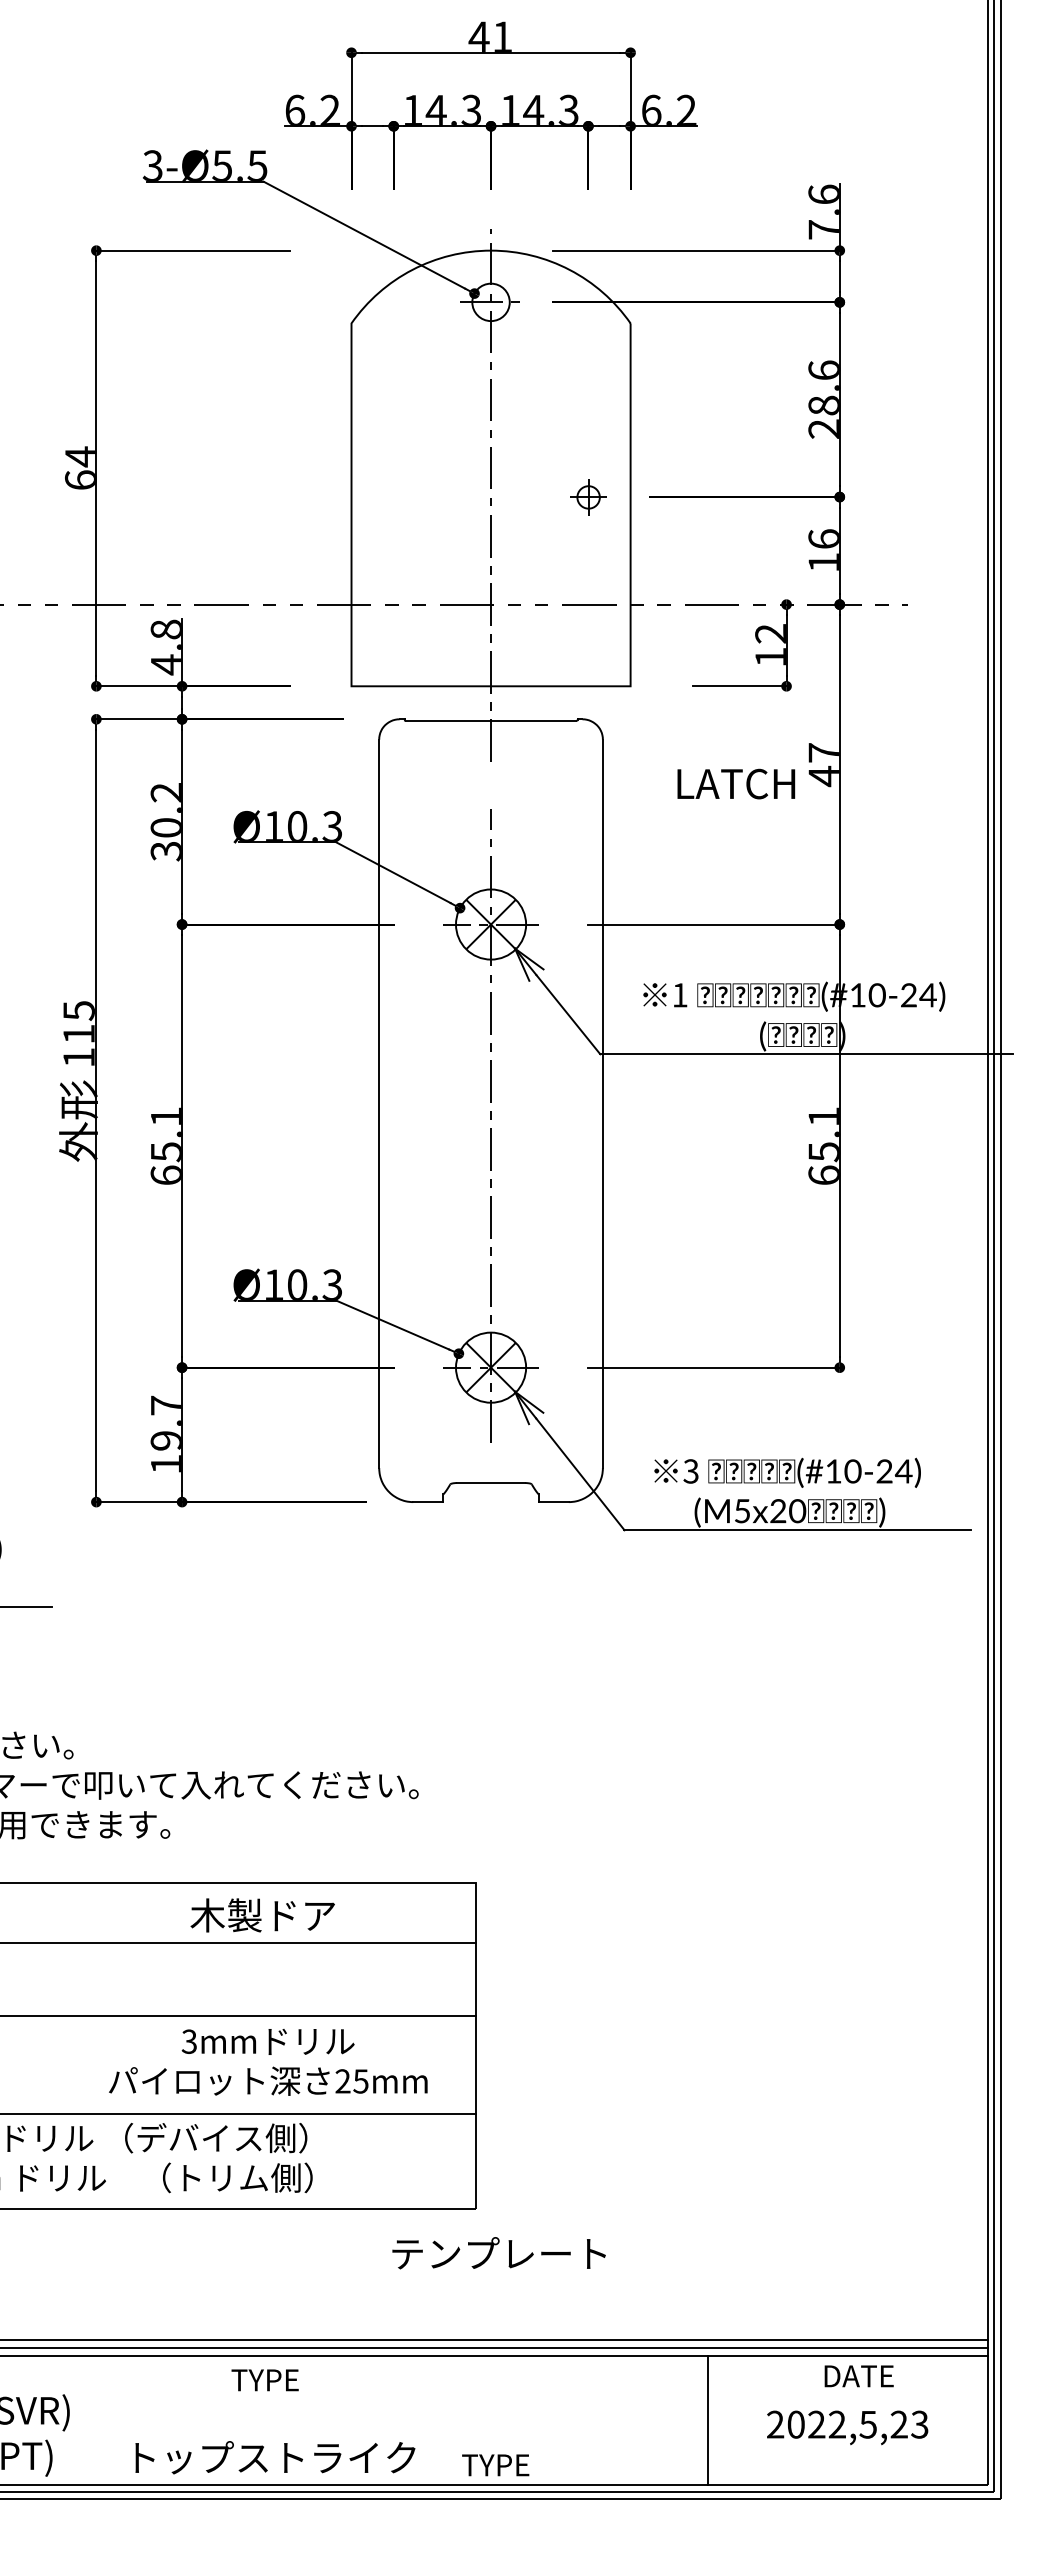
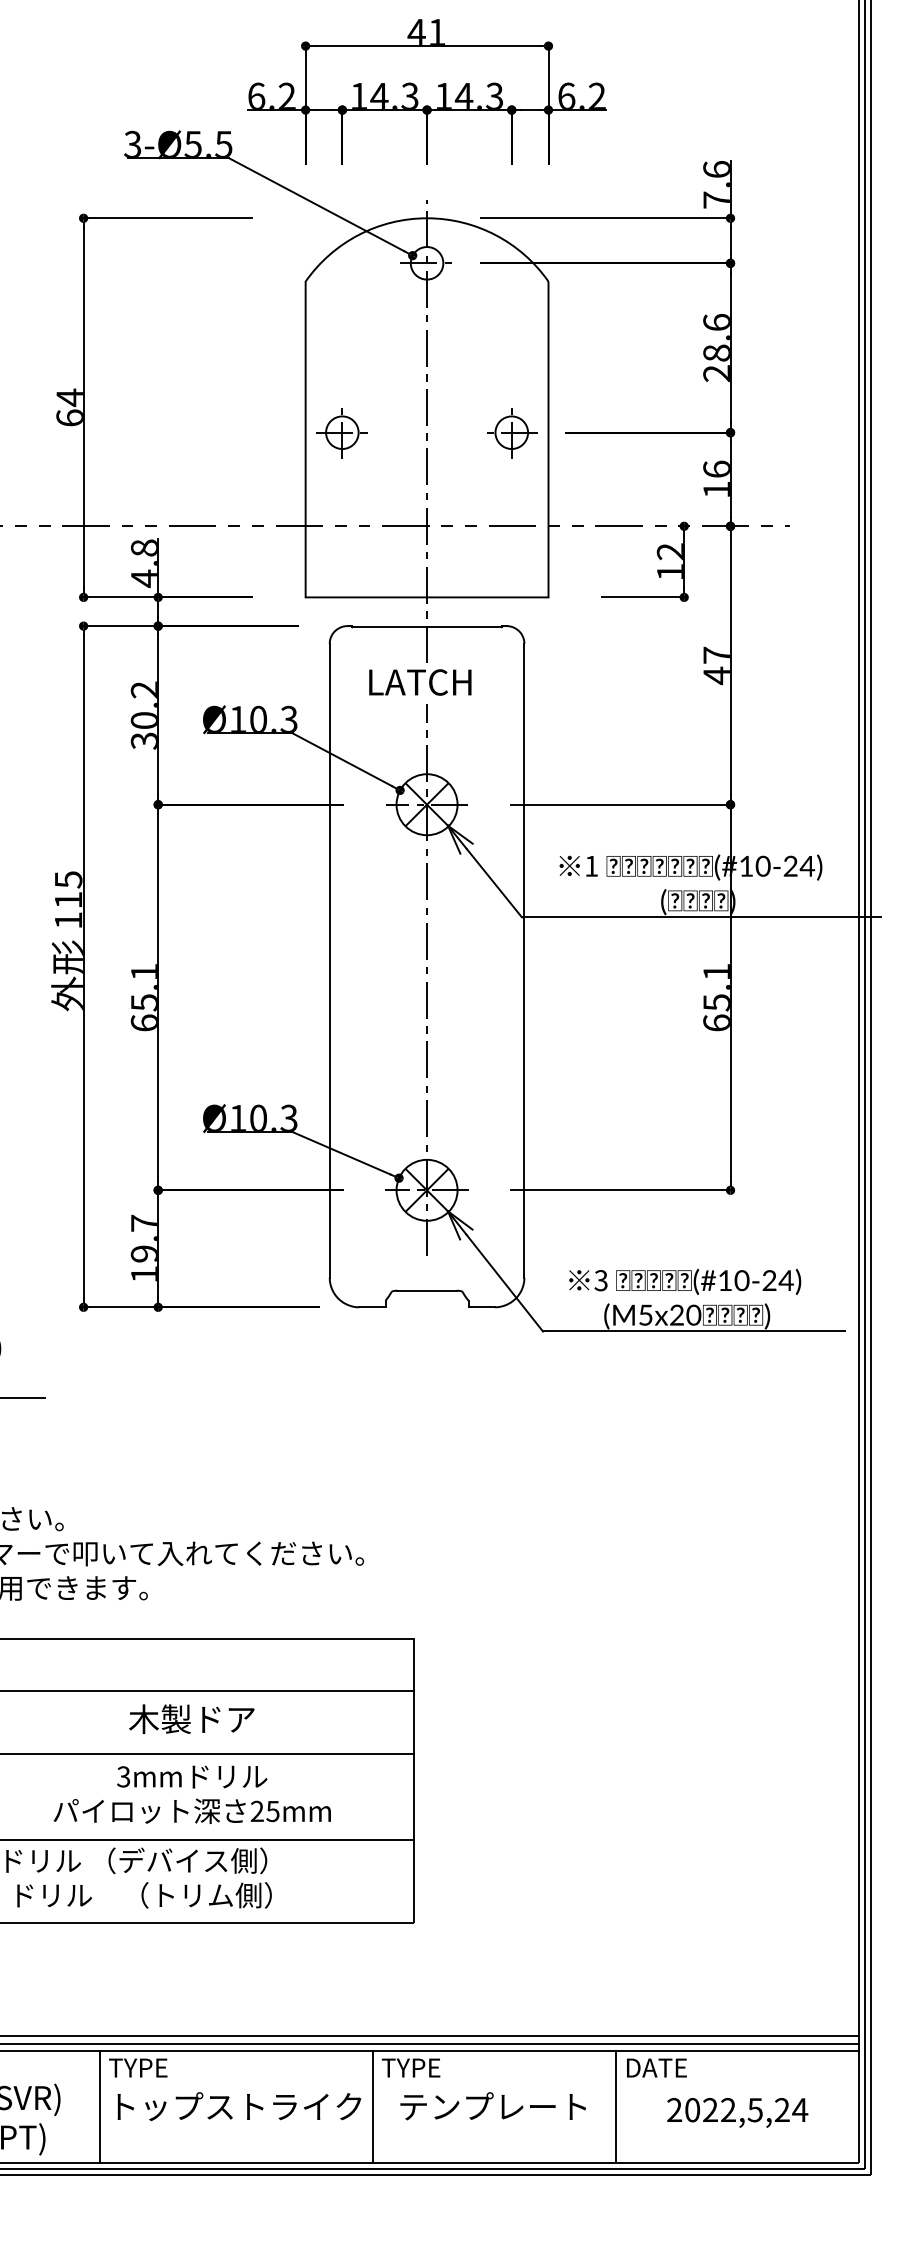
part: (392, 497) -> (341, 433), added
part: (588, 497) -> (511, 433), size x1.67
text: (736, 783) -> (420, 681), moved
text: (262, 1915) -> (191, 1719), moved
text: (268, 2062) -> (192, 1794), moved
text: (498, 2253) -> (492, 2106), moved
text: (858, 2376) -> (656, 2068), moved
text: (264, 2380) -> (137, 2068), moved
line: (114, 2420) -> (99, 2106), added
line: (428, 2420) -> (372, 2106), added
text: (919, 2424) -> (799, 2109), 2022,5,23 -> 2022,5,24
text: (275, 2457) -> (239, 2106), moved
text: (495, 2465) -> (410, 2068), moved

